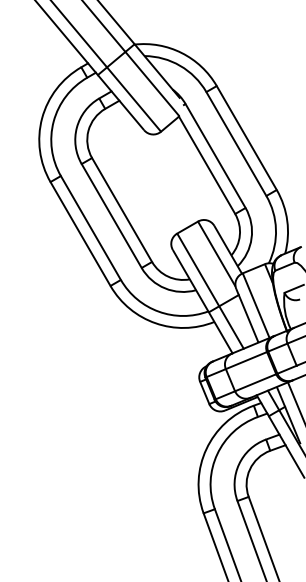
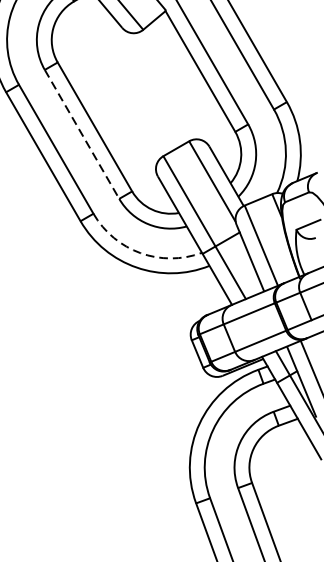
line: (111, 216) -> (81, 135), solid -> dashed
arc: (158, 311) -> (140, 252), solid -> dashed

